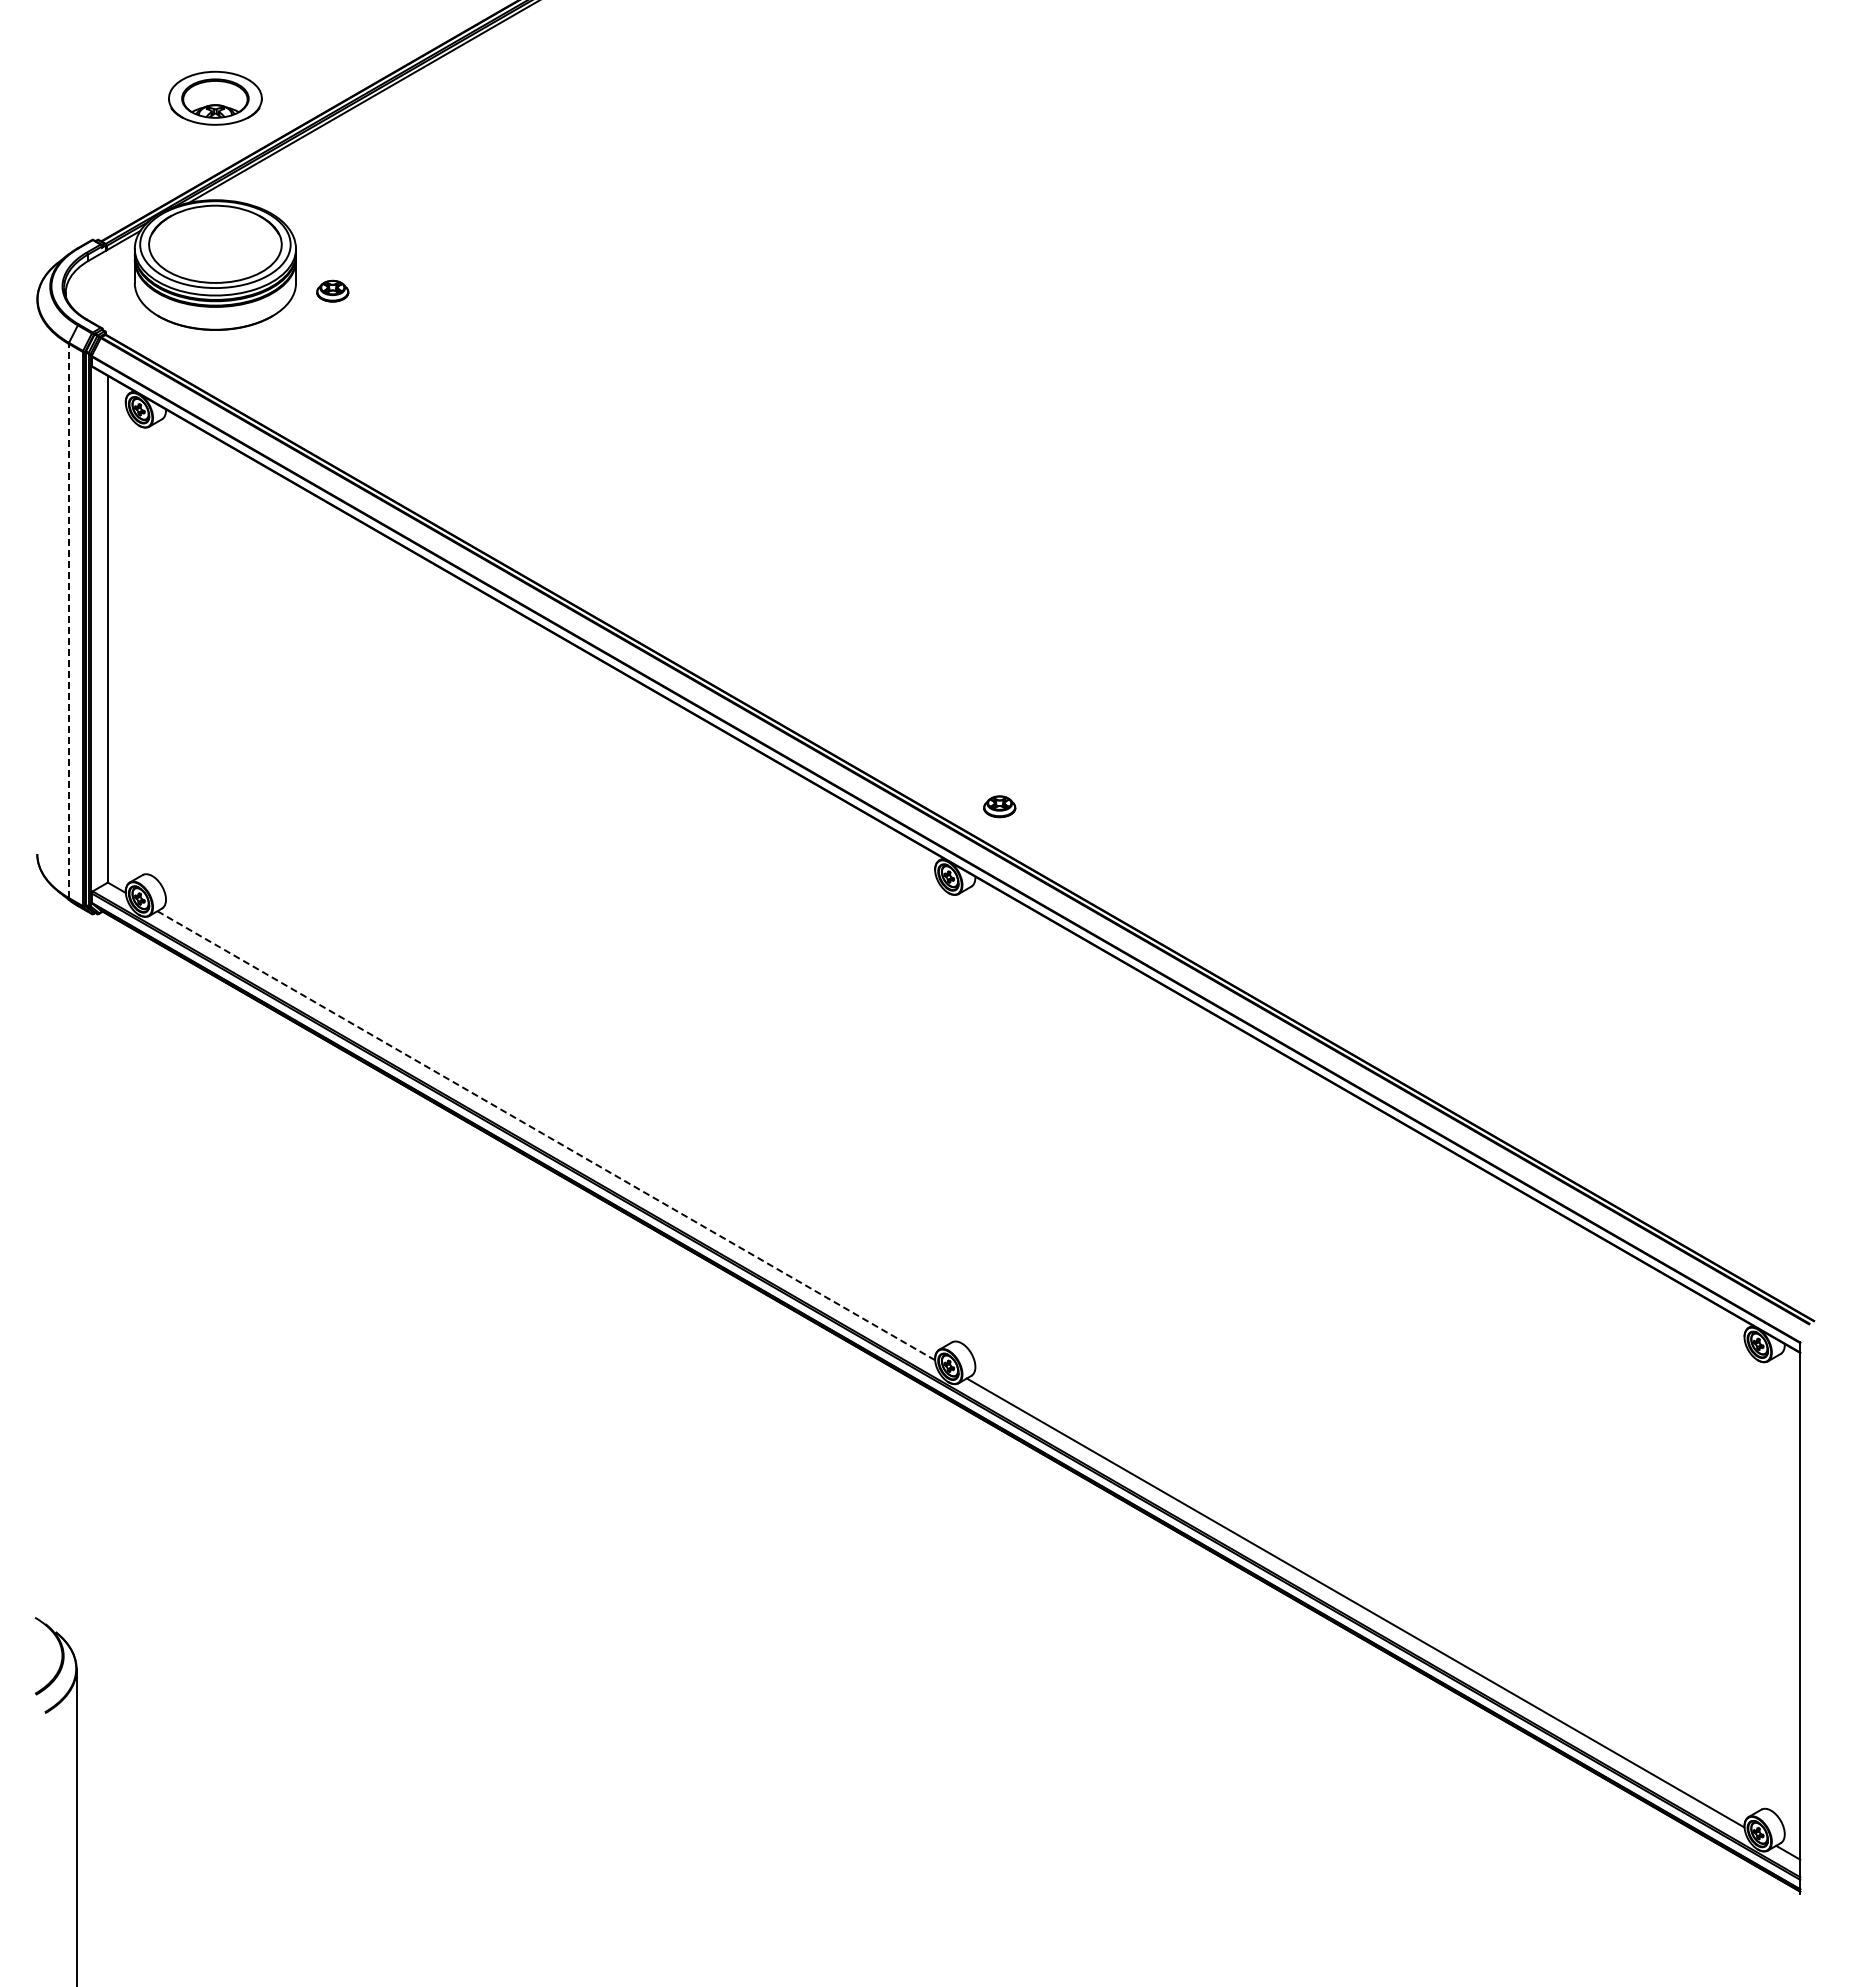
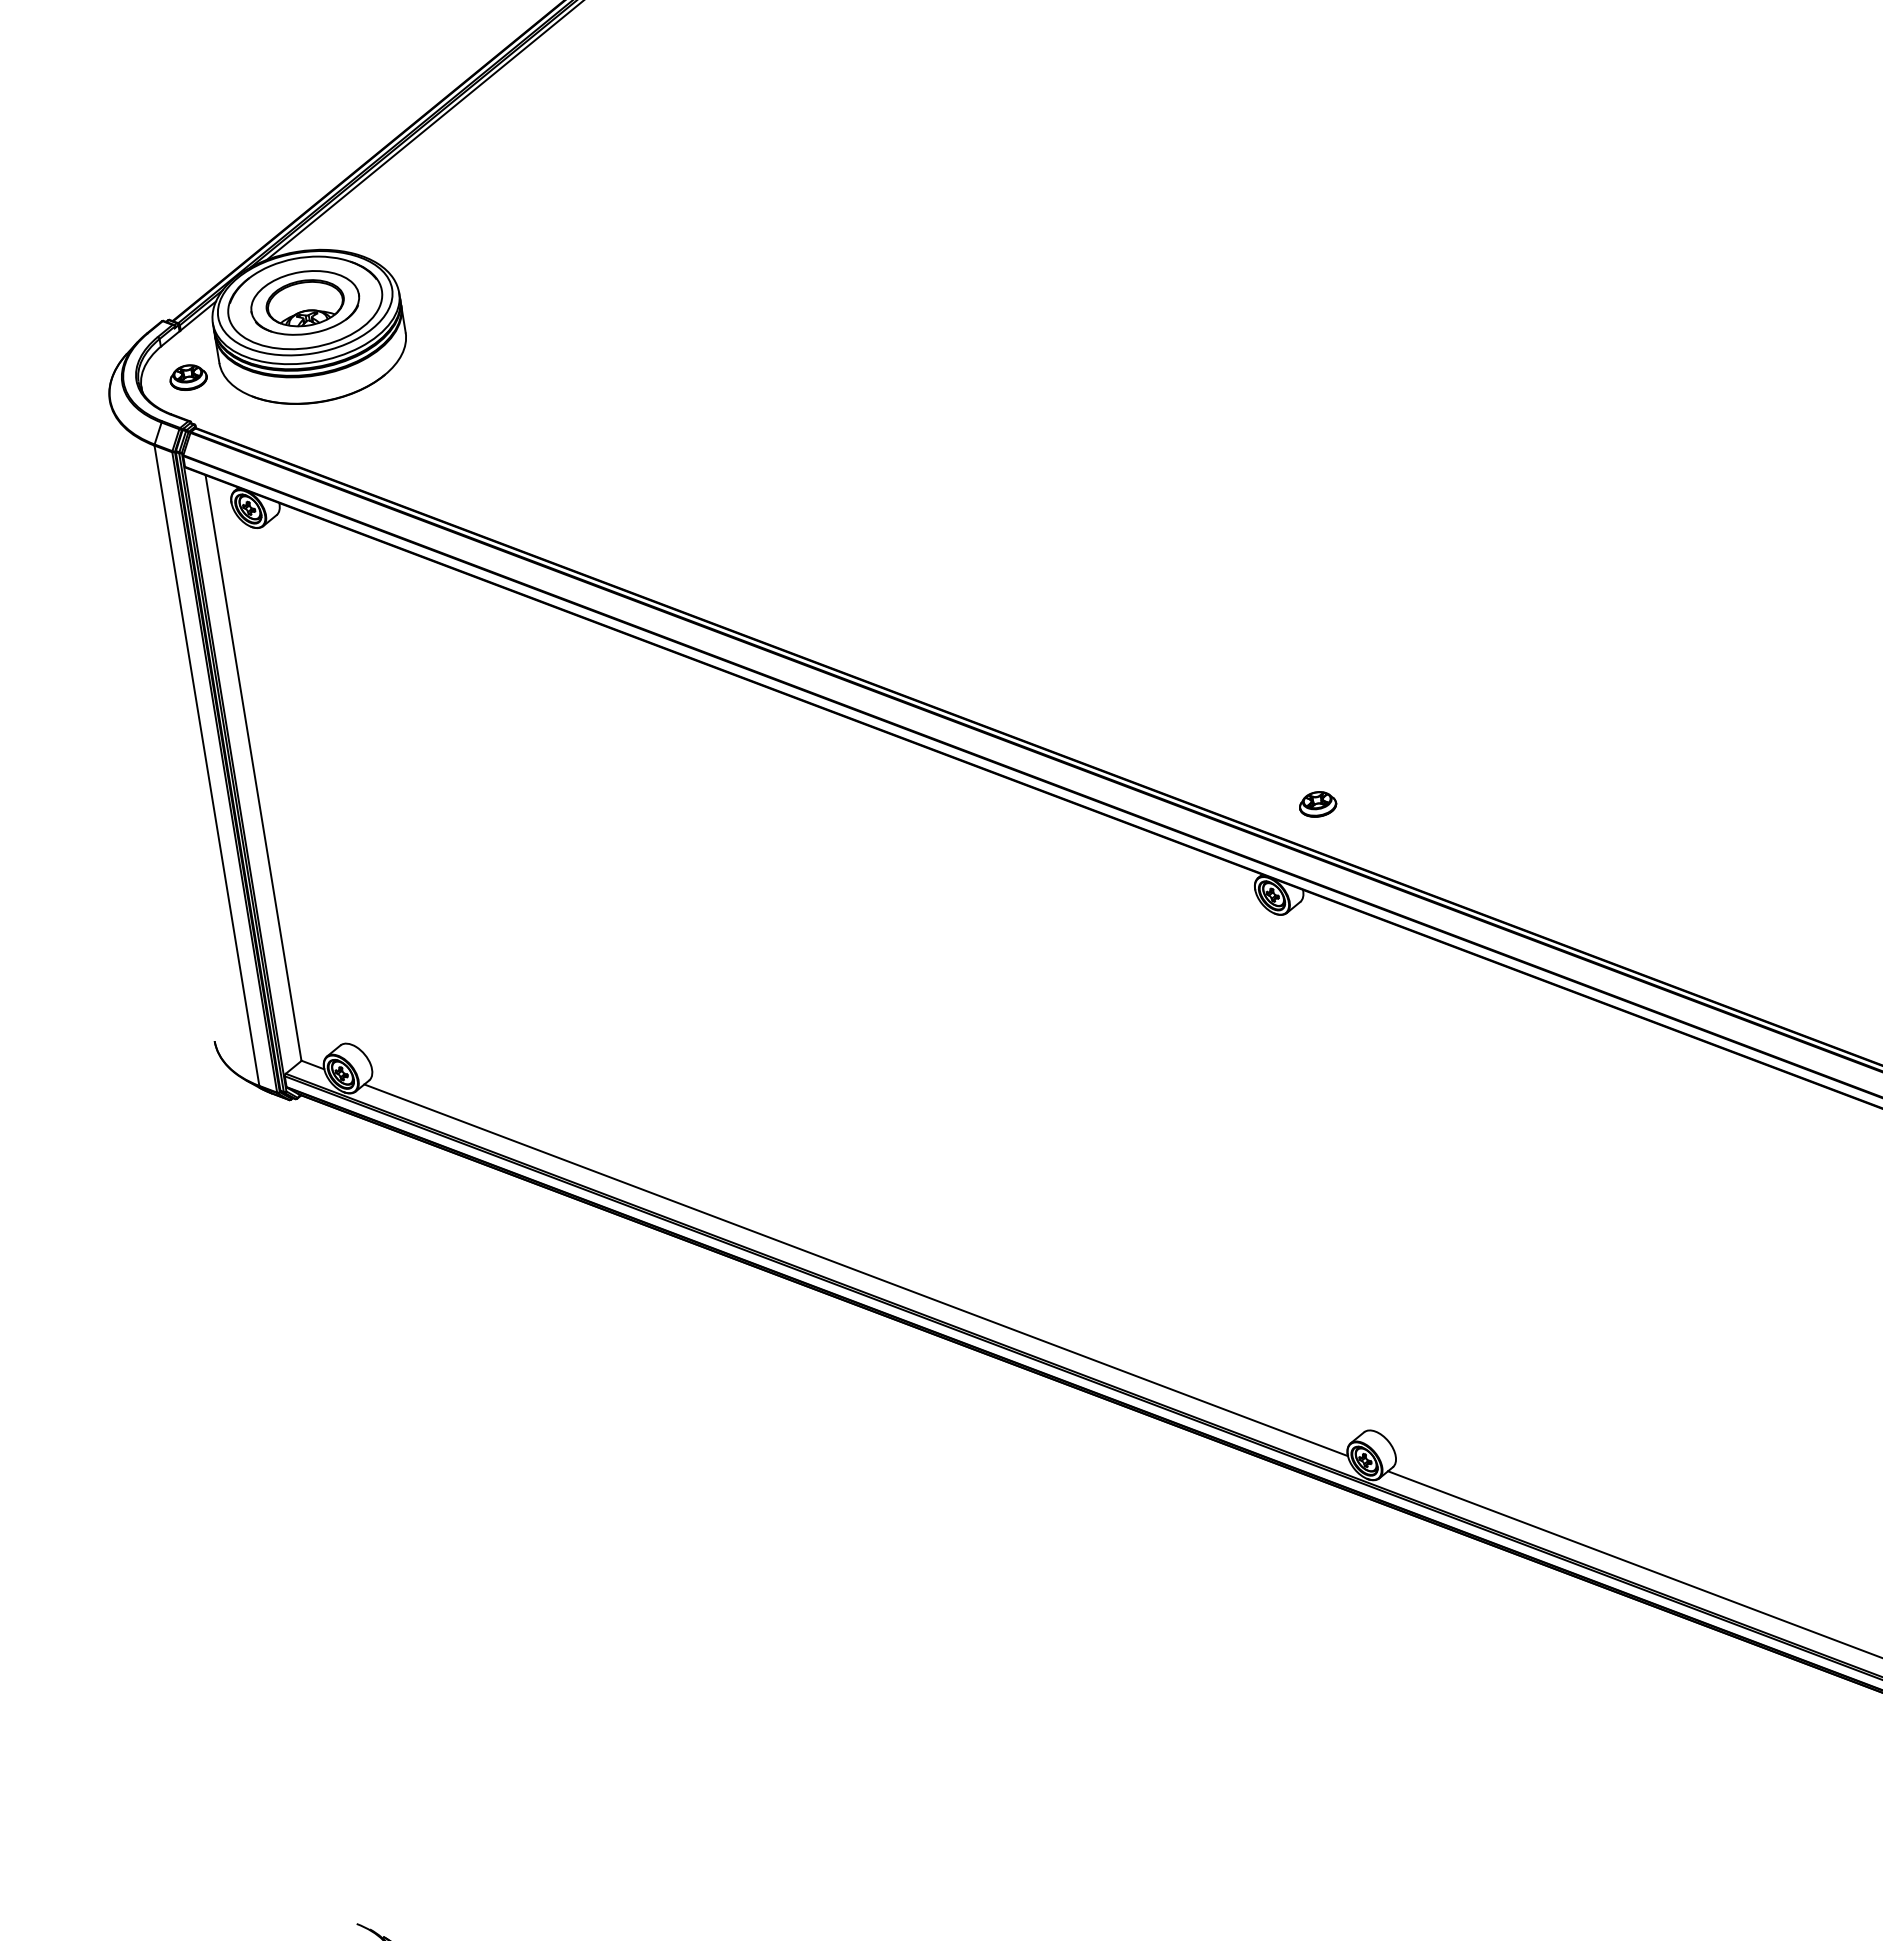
part: (215, 97) -> (305, 301), moved
part: (332, 290) -> (188, 376), moved
line: (68, 620) -> (206, 765), dashed -> solid
line: (545, 1135) -> (855, 1270), dashed -> solid

